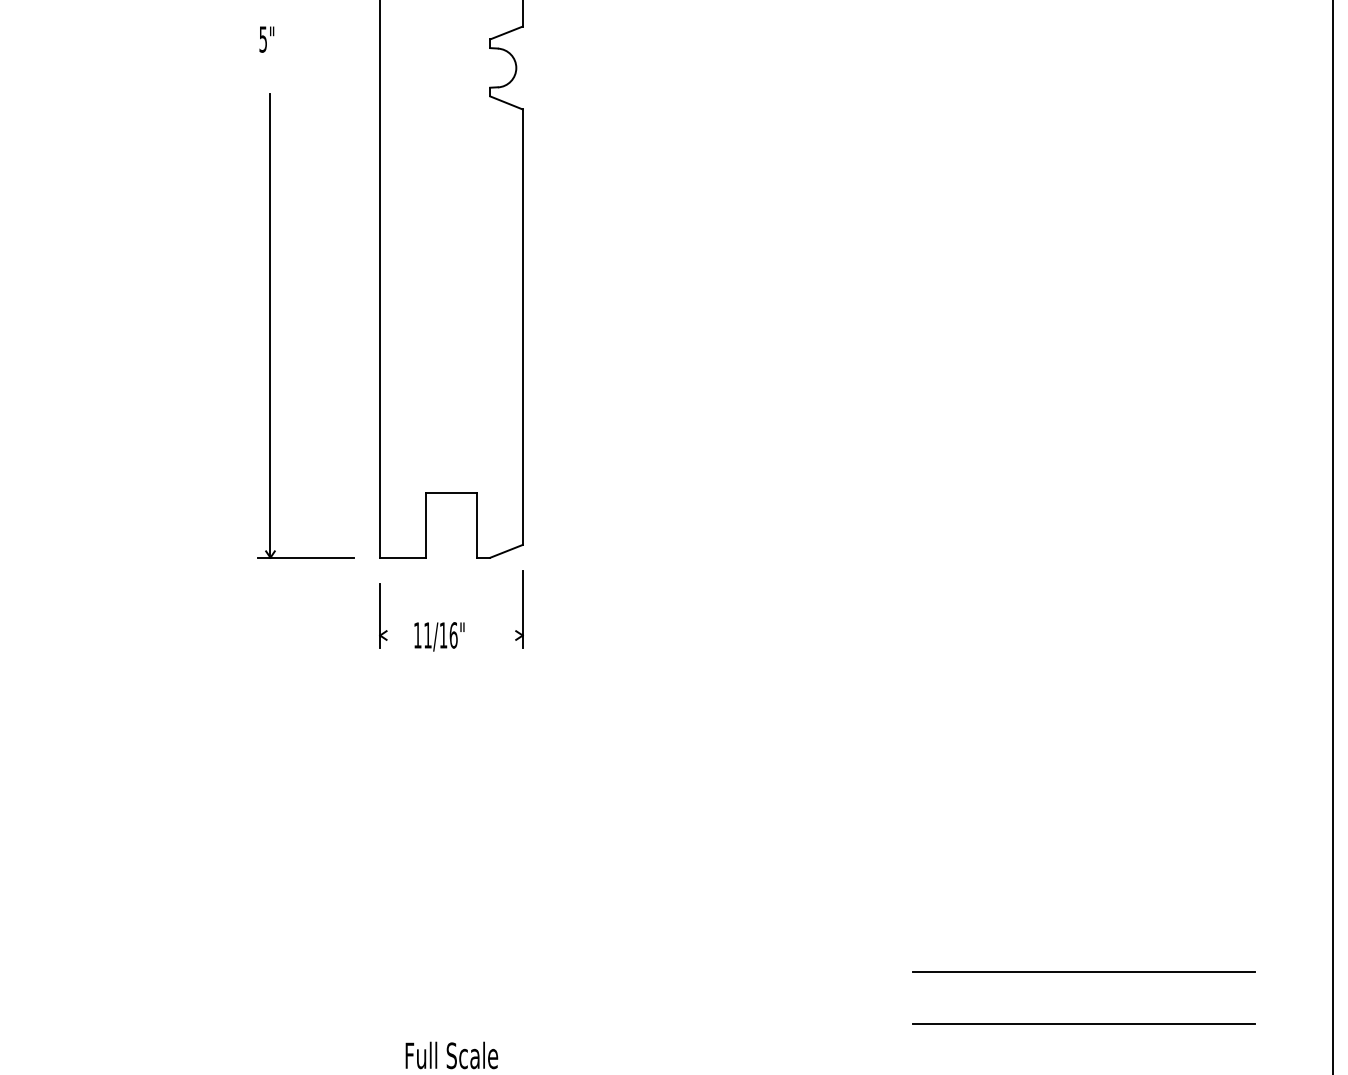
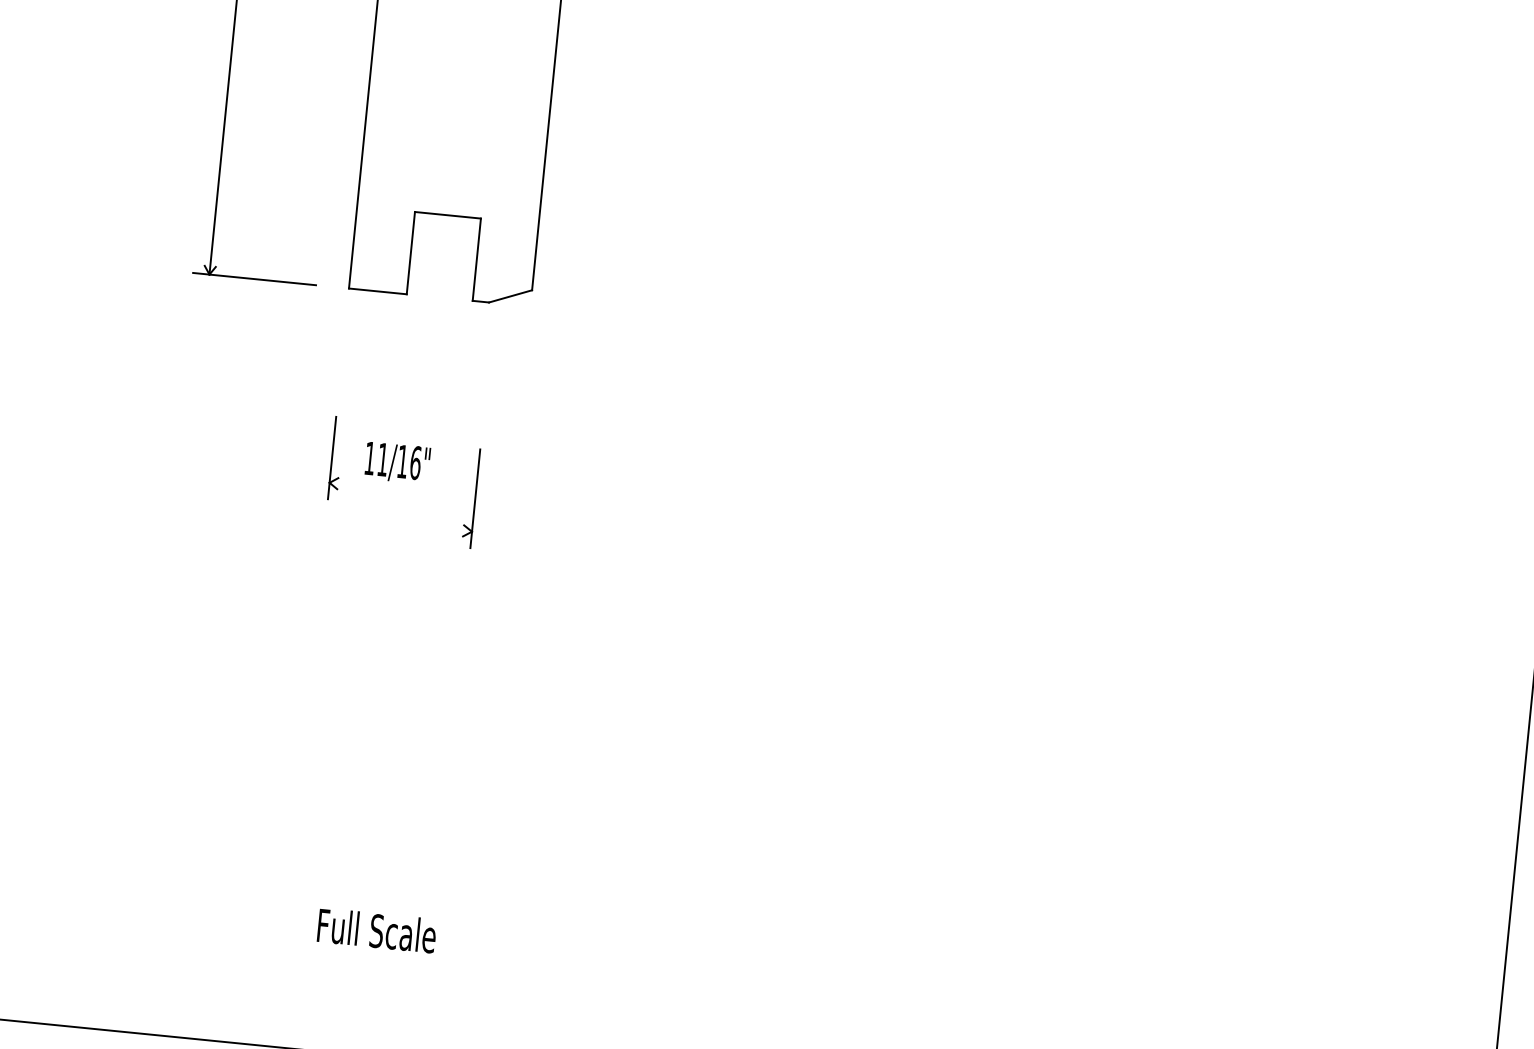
part: (519, 609) -> (471, 498), moved
part: (383, 615) -> (336, 457), moved
text: (439, 636) -> (397, 462), moved
line: (1083, 972) -> (1191, 905), removed
line: (1083, 1024) -> (1184, 971), removed

